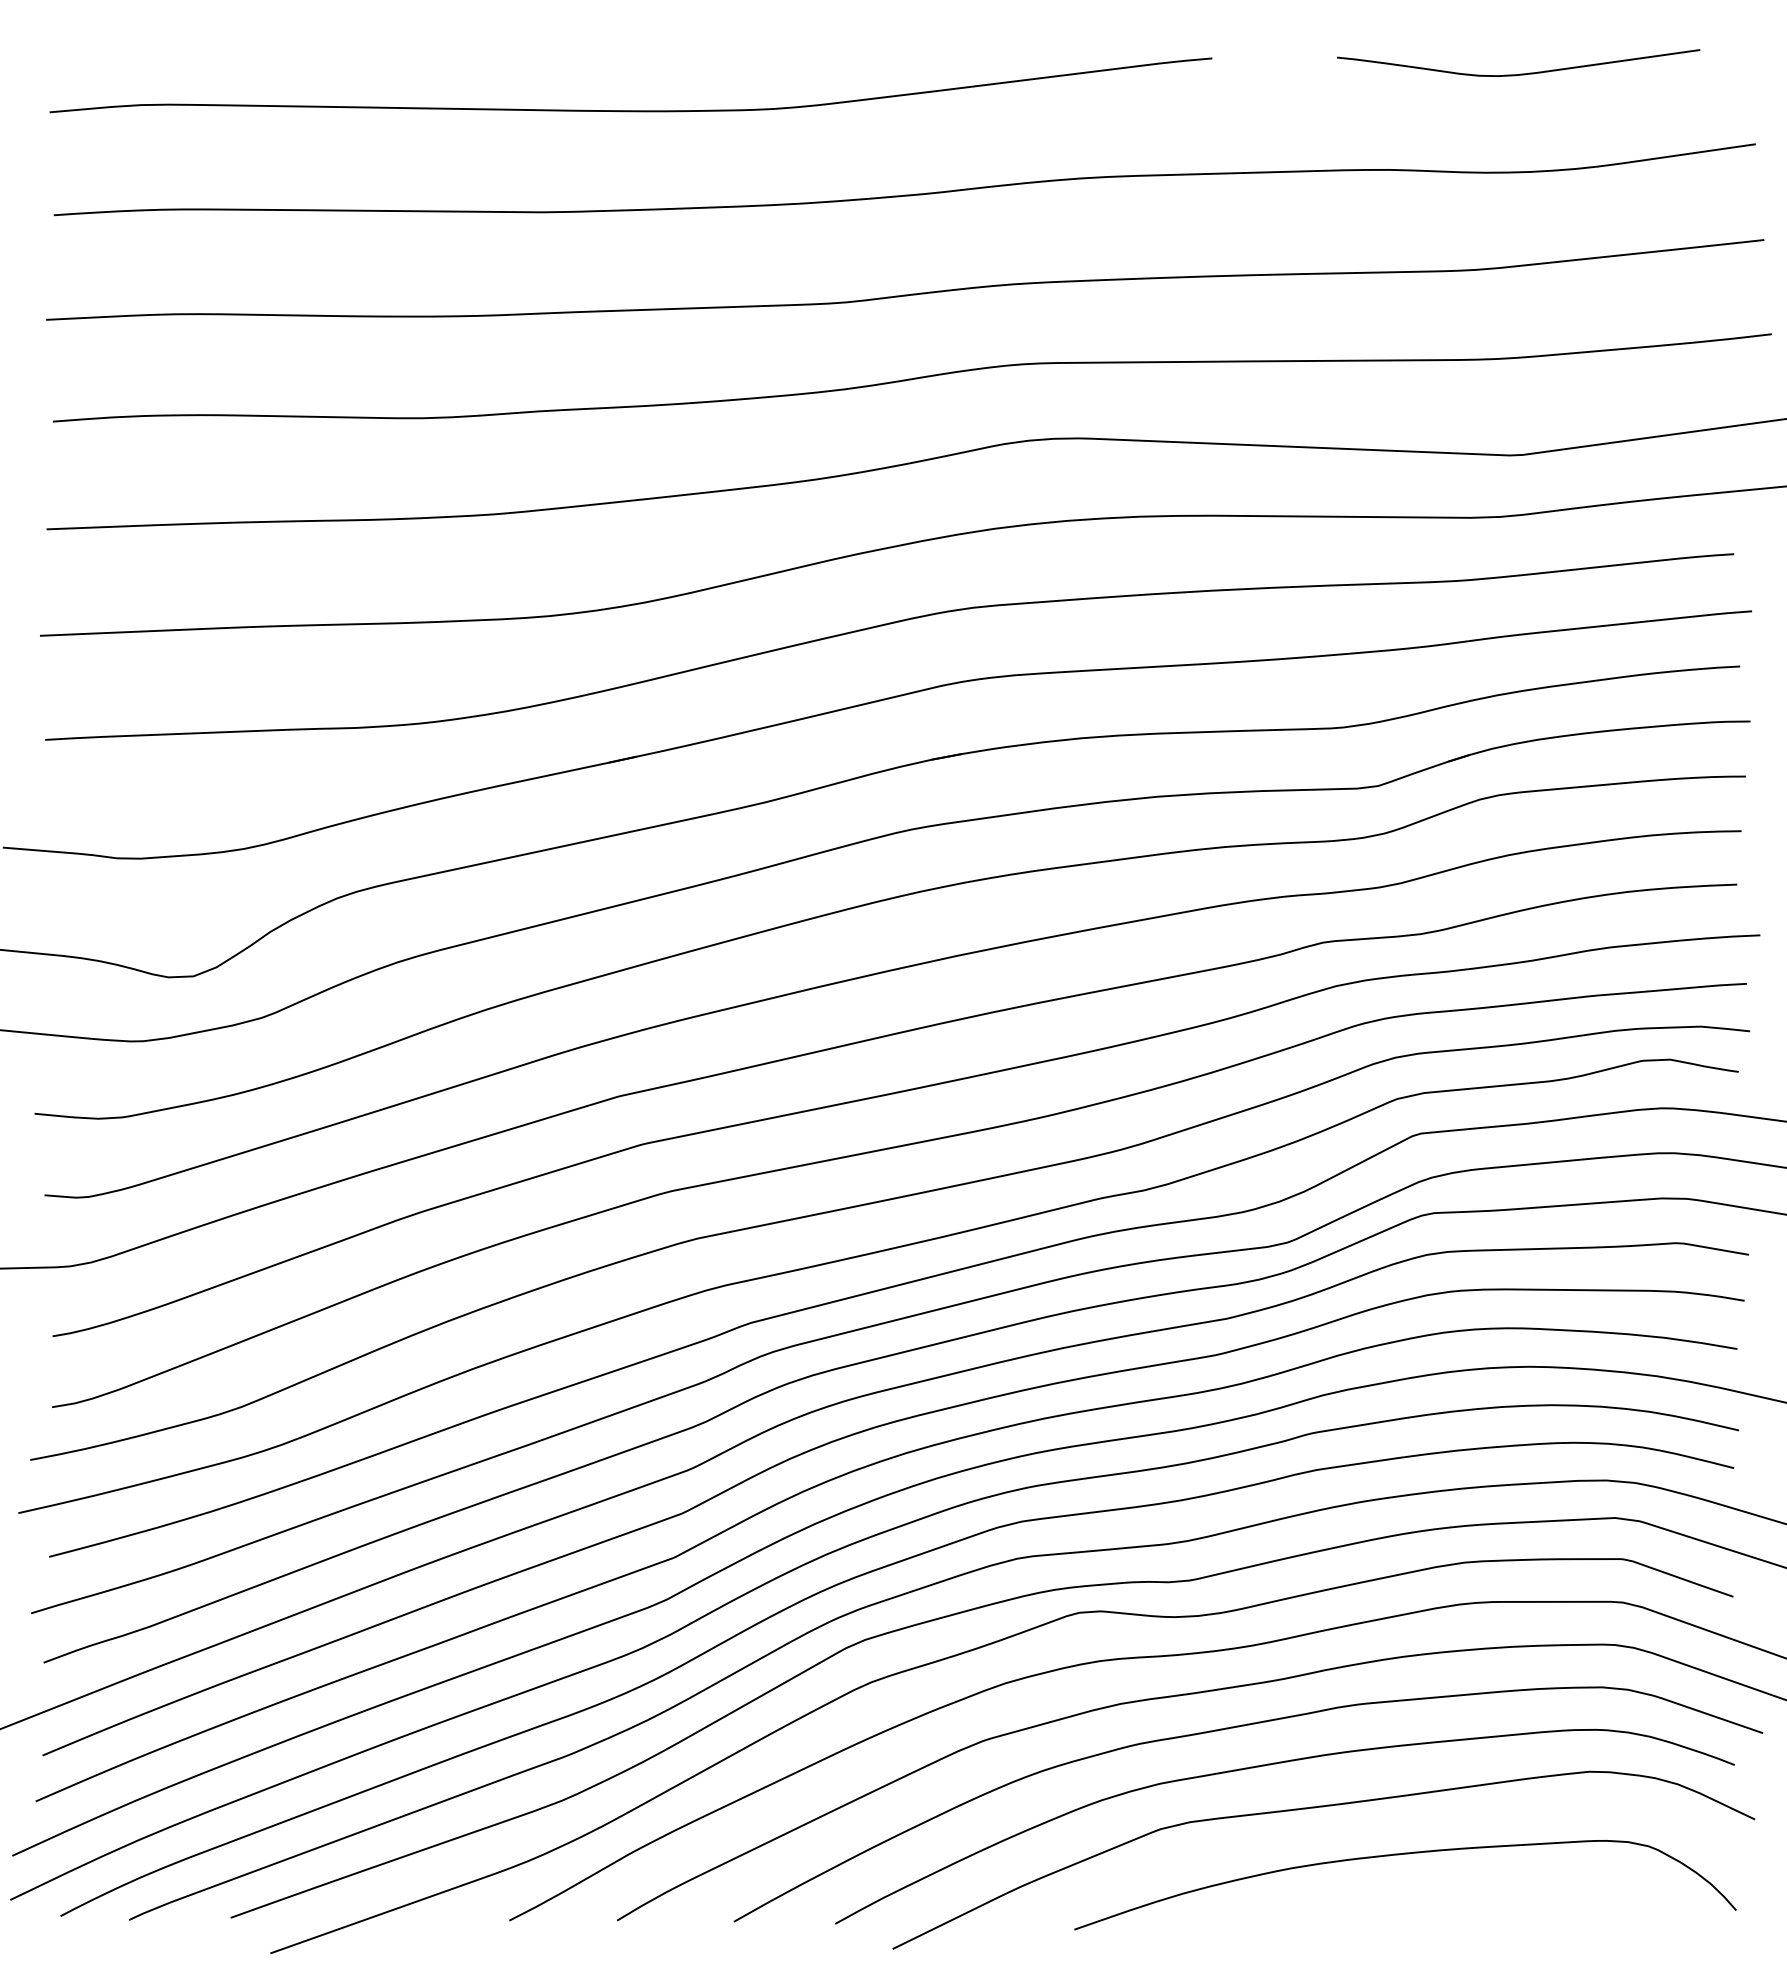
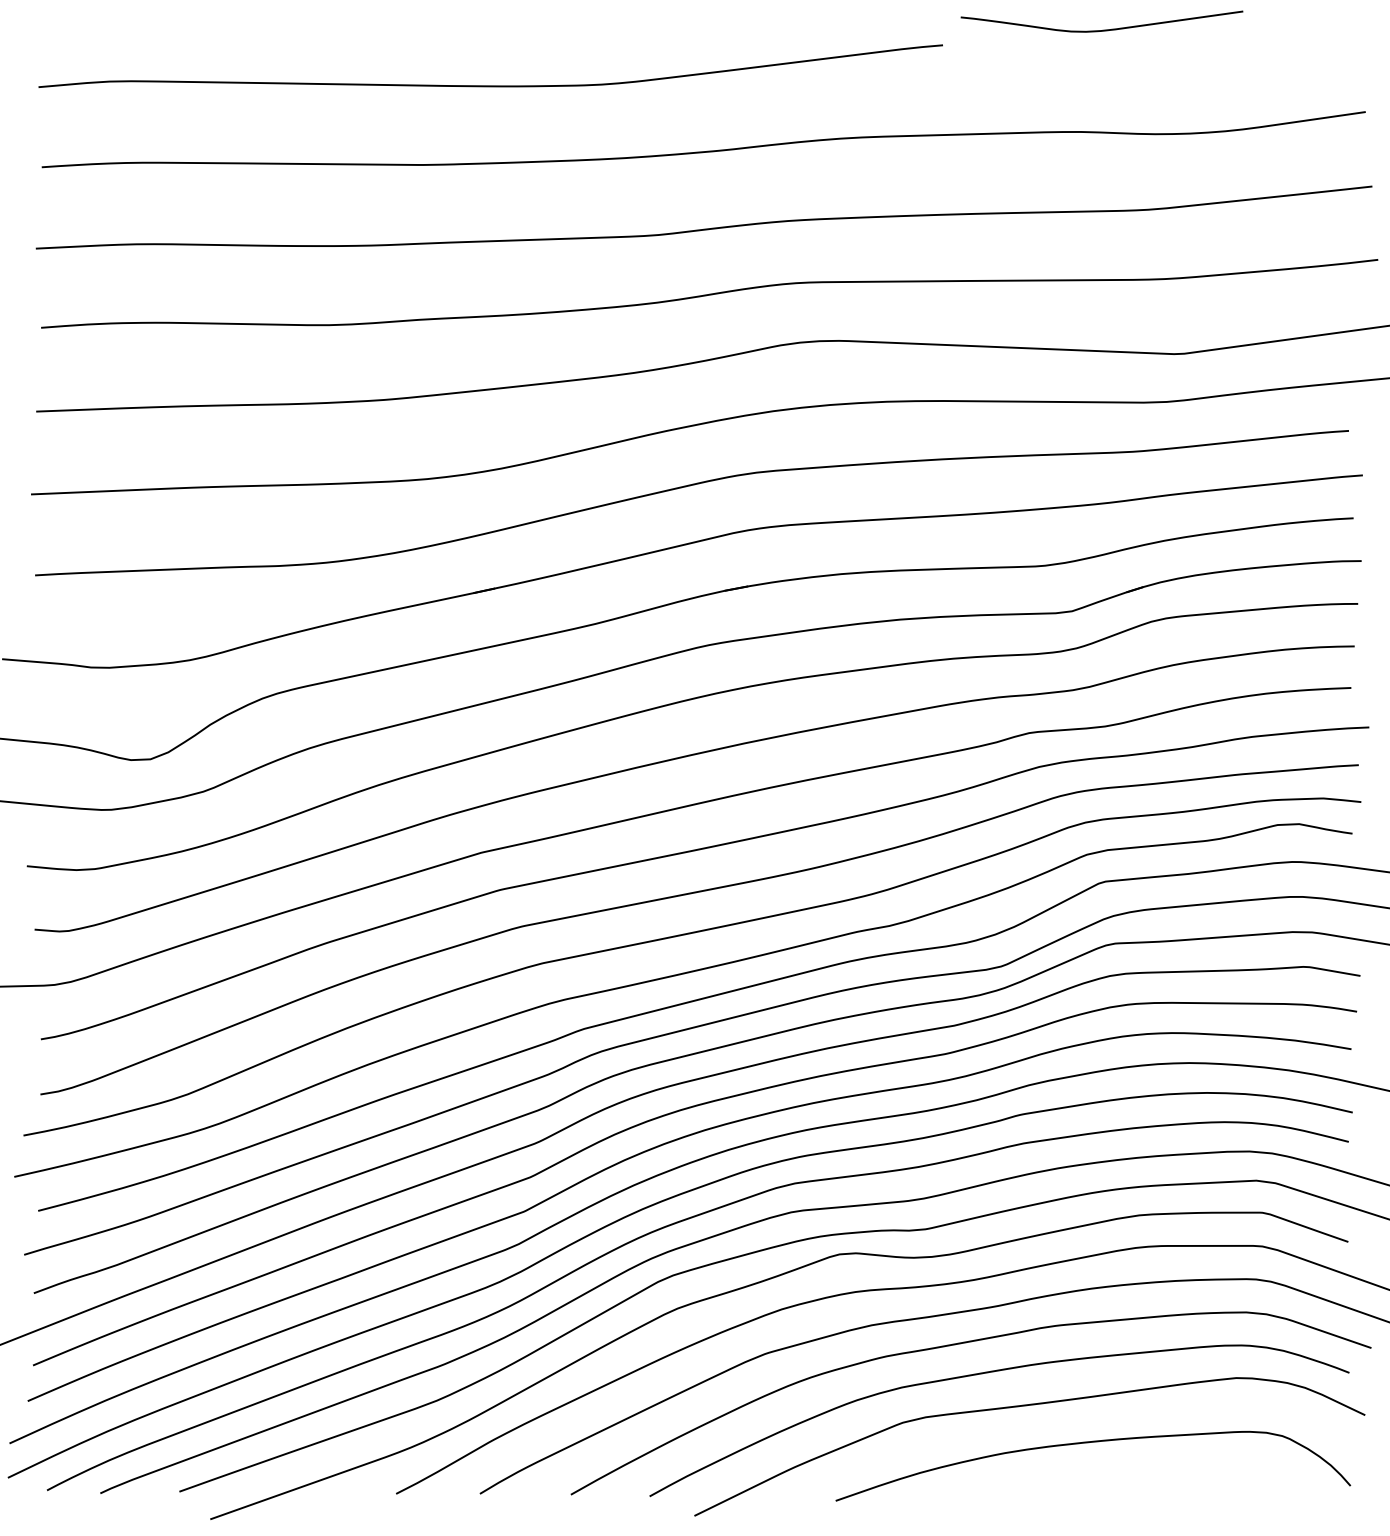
curve: (1520, 73) -> (1103, 29), moved

